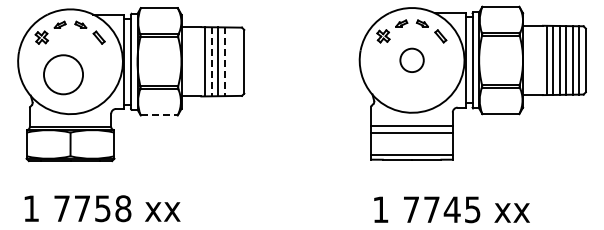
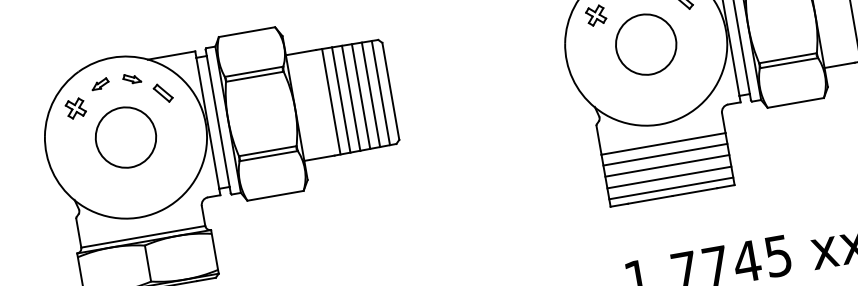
circle: (411, 59) -> (645, 43), size x1.67
line: (211, 61) -> (340, 99), dashed -> solid
line: (231, 61) -> (371, 94), added
line: (237, 61) -> (380, 92), added
line: (224, 62) -> (360, 97), dashed -> solid
circle: (63, 74) -> (125, 137), moved
line: (159, 115) -> (275, 195), dashed -> solid
line: (411, 139) -> (666, 165), added
line: (411, 147) -> (668, 177), added

